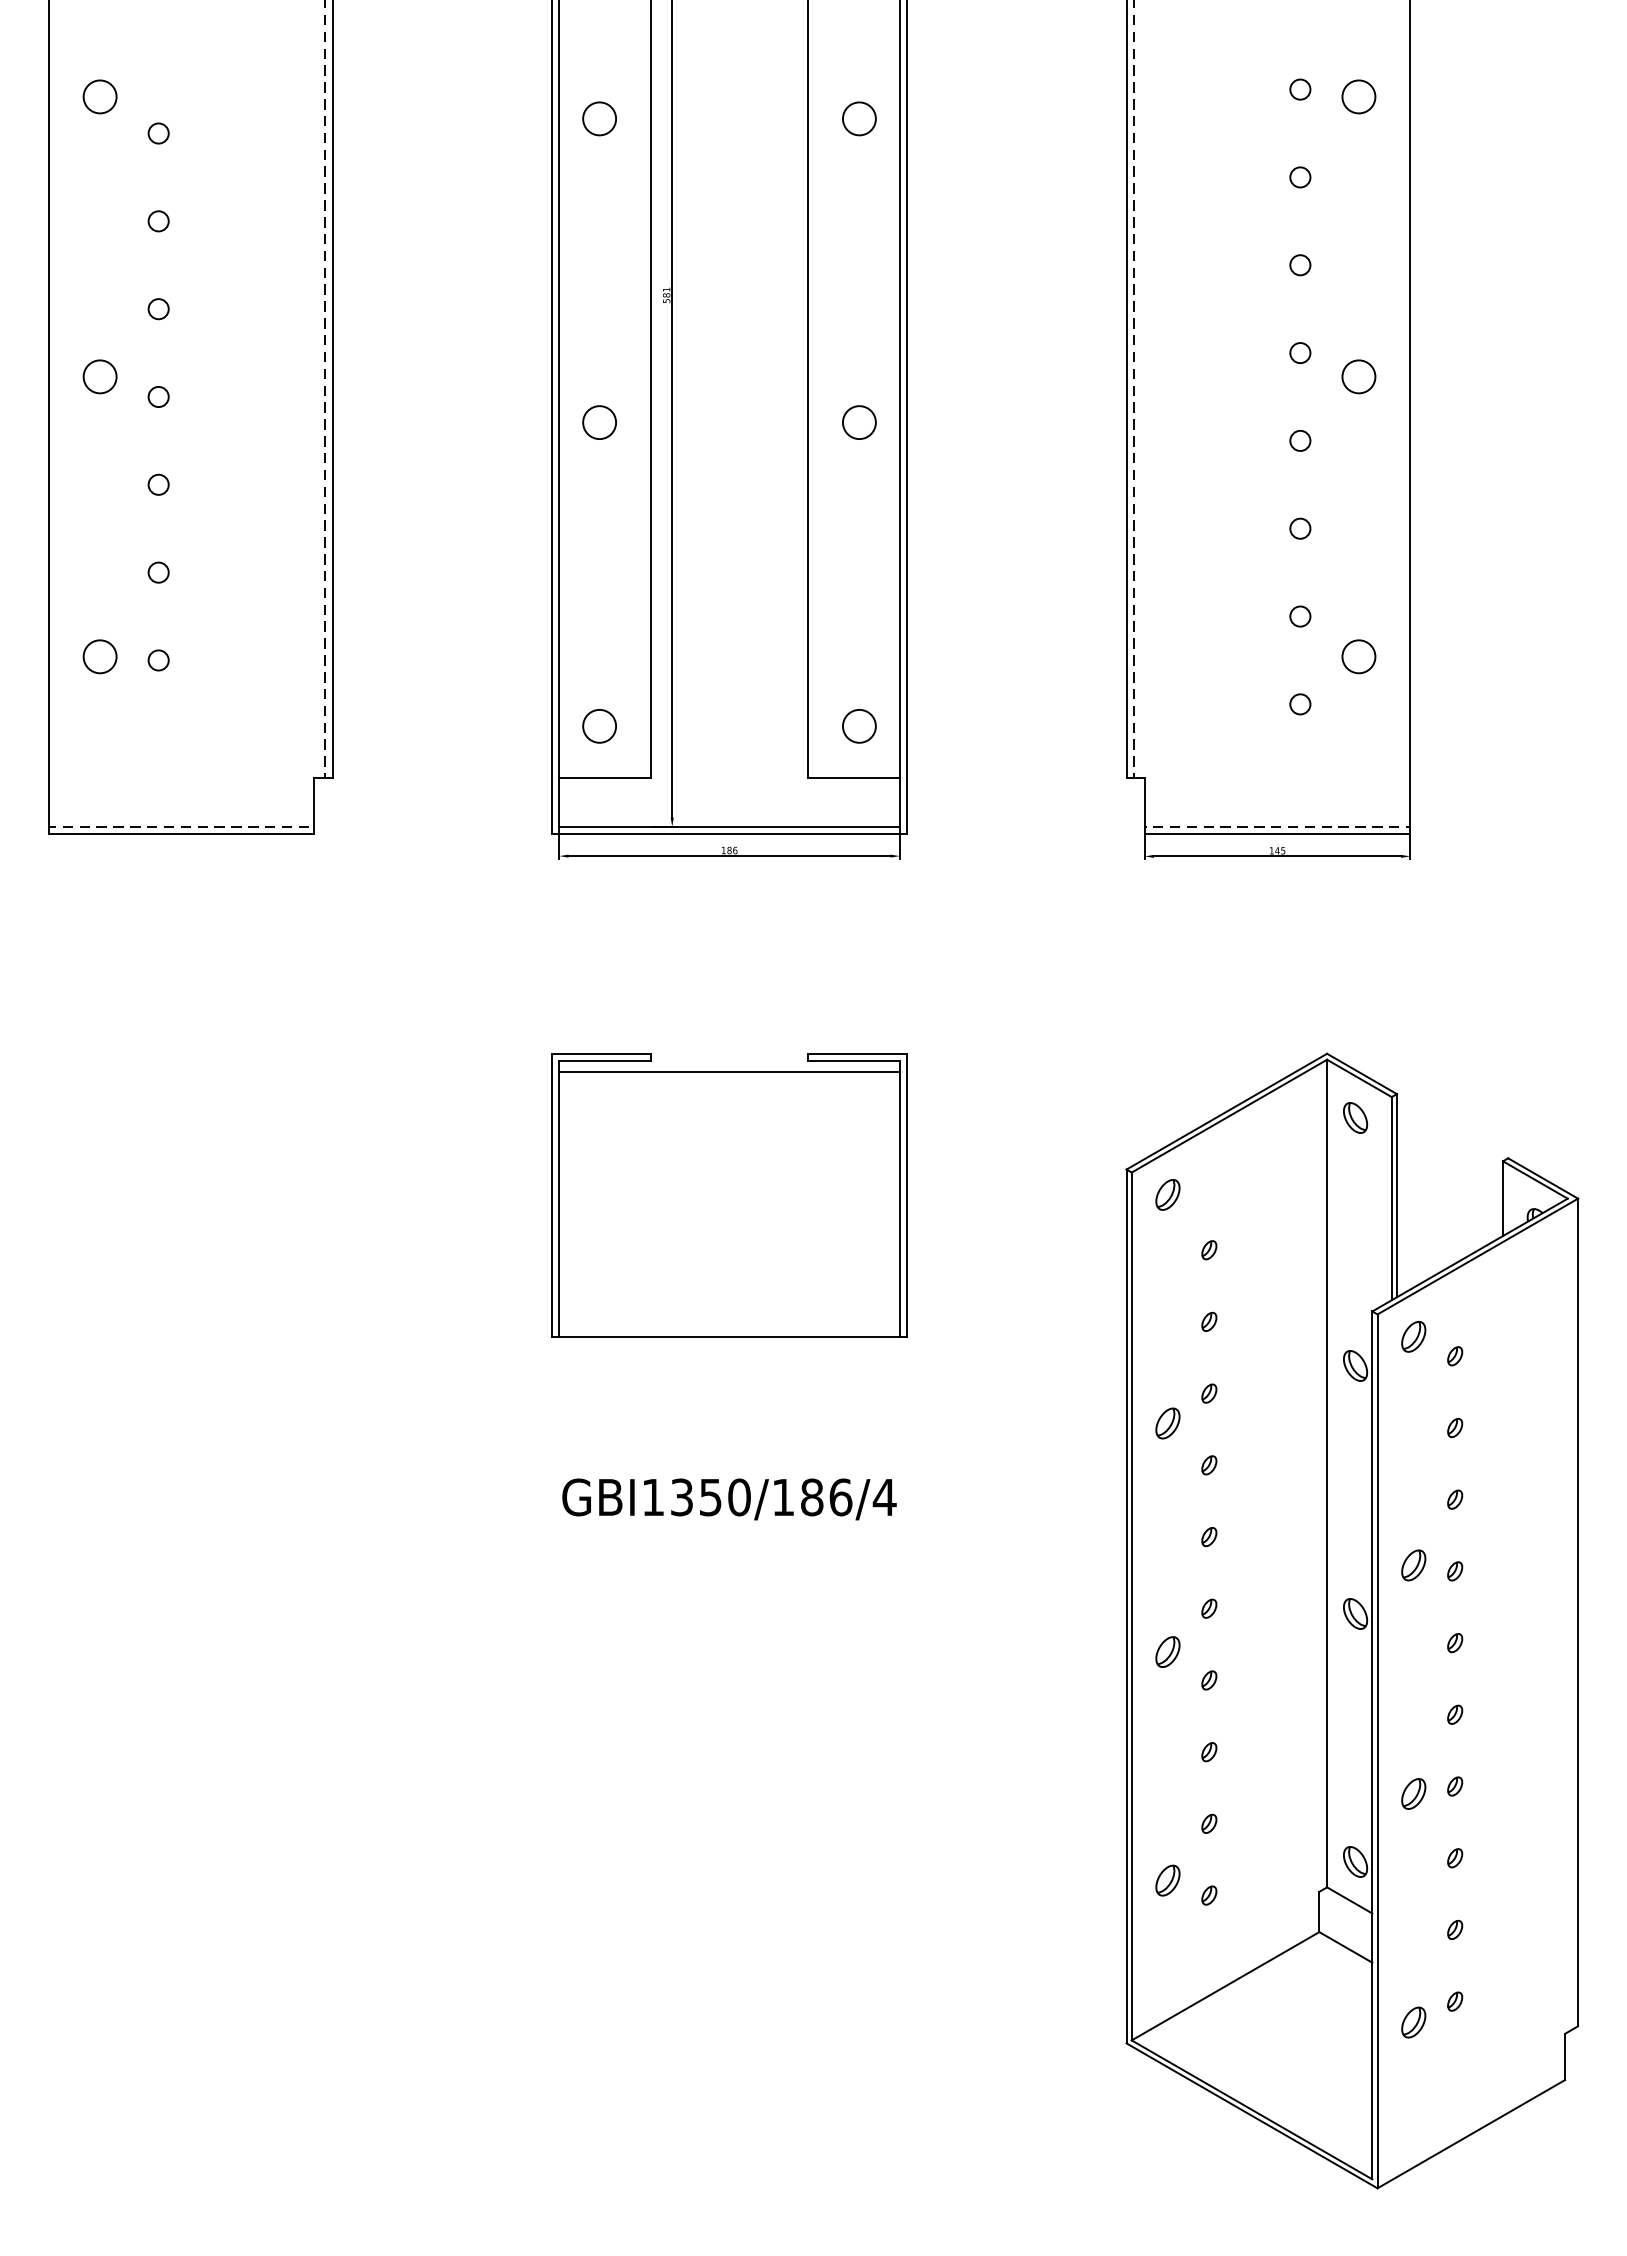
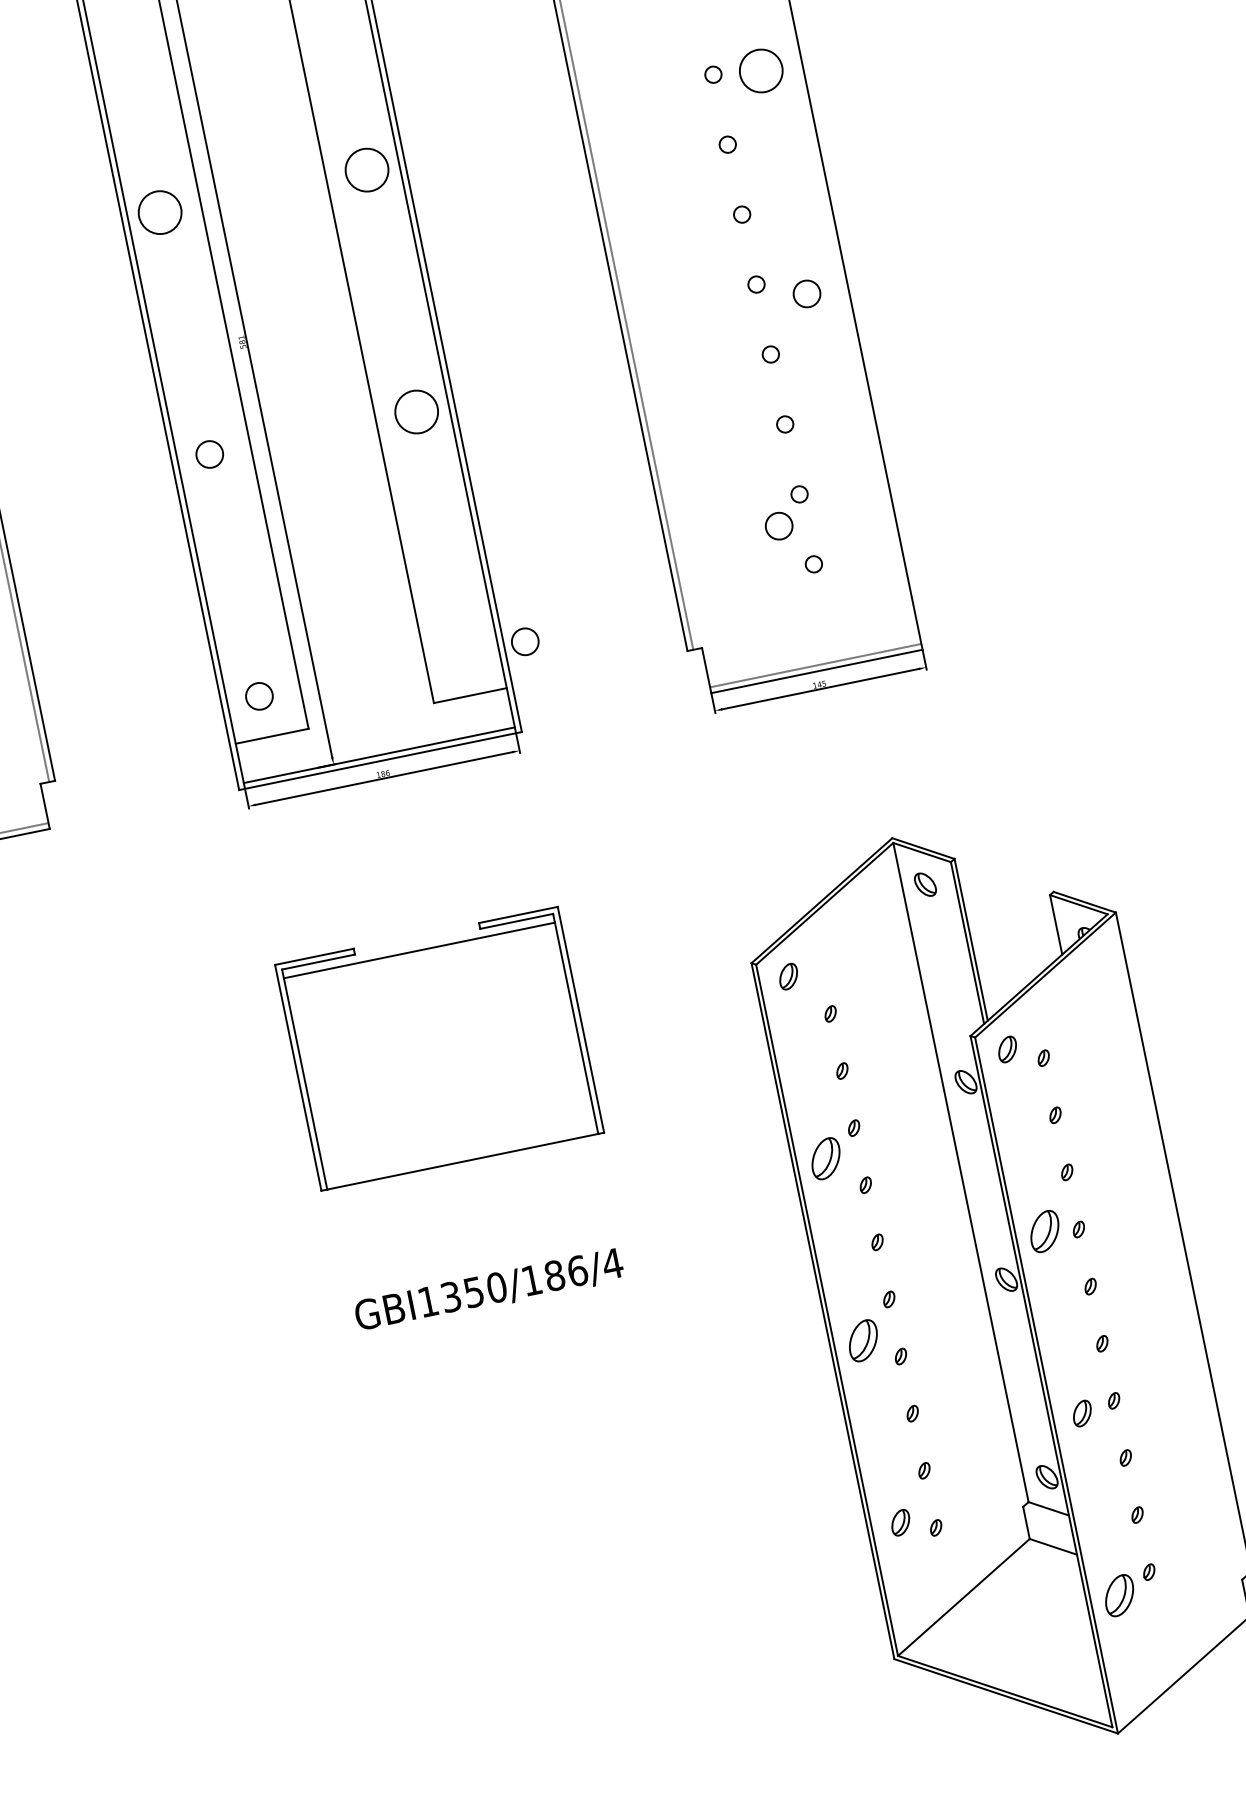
circle: (1358, 96) -> (760, 70), size x1.6
circle: (599, 118) -> (159, 212), size x1.6
circle: (858, 118) -> (366, 169), size x1.6
circle: (858, 422) -> (415, 412), size x1.6
circle: (1358, 656) -> (778, 526), moved
circle: (859, 726) -> (525, 641), moved
part: (1167, 1423) -> (825, 1158), size x1.6
part: (1413, 1565) -> (1044, 1231), size x1.6
part: (1167, 1651) -> (862, 1340), size x1.6
part: (1413, 2022) -> (1119, 1595), size x1.6

